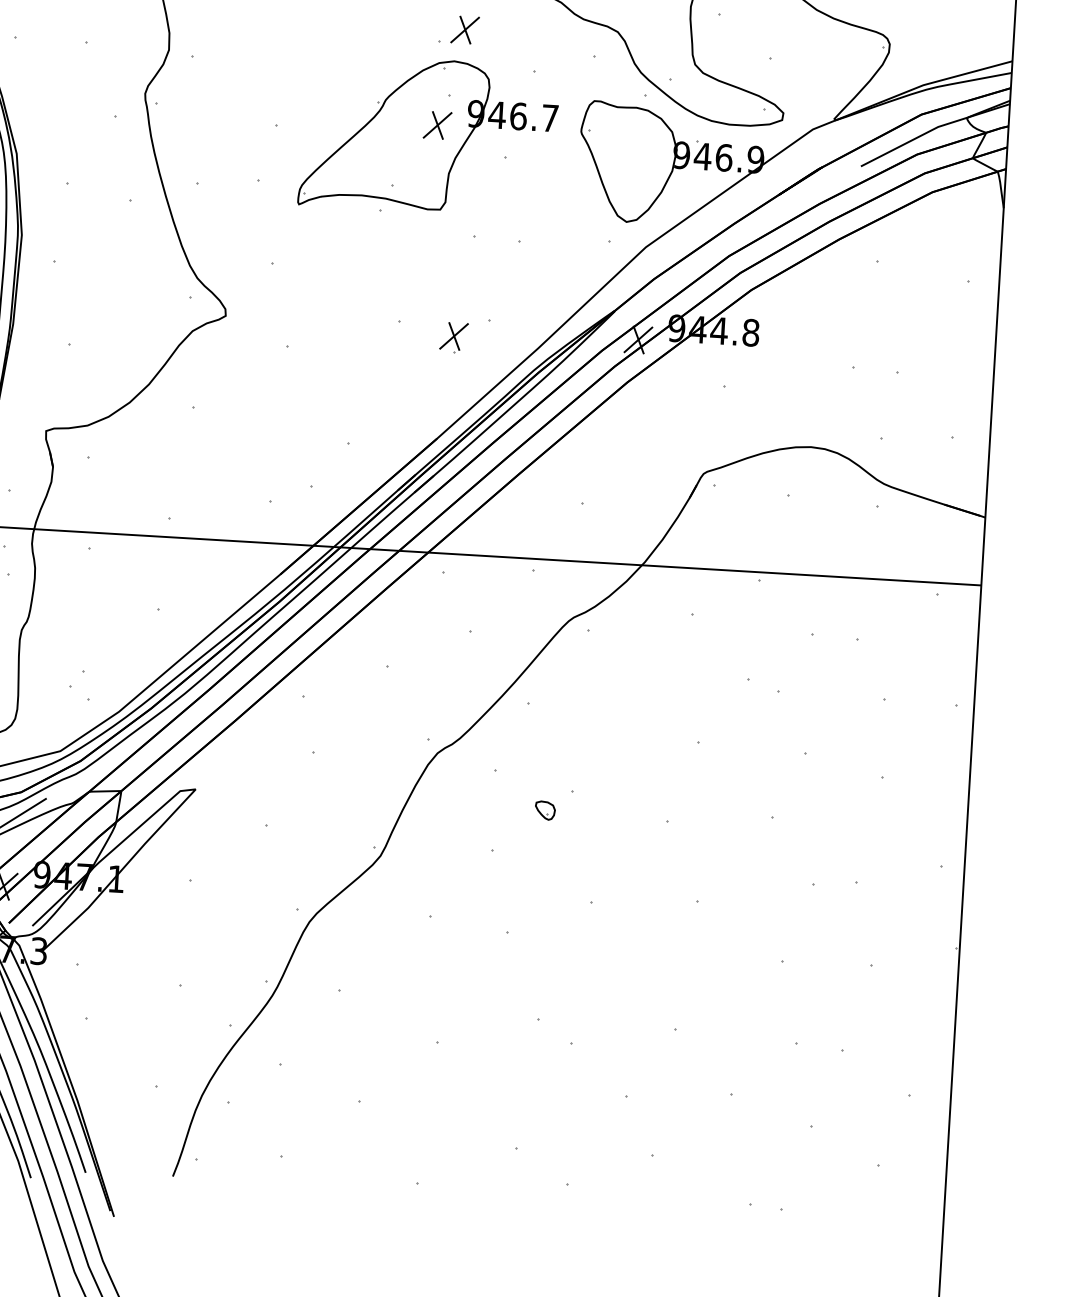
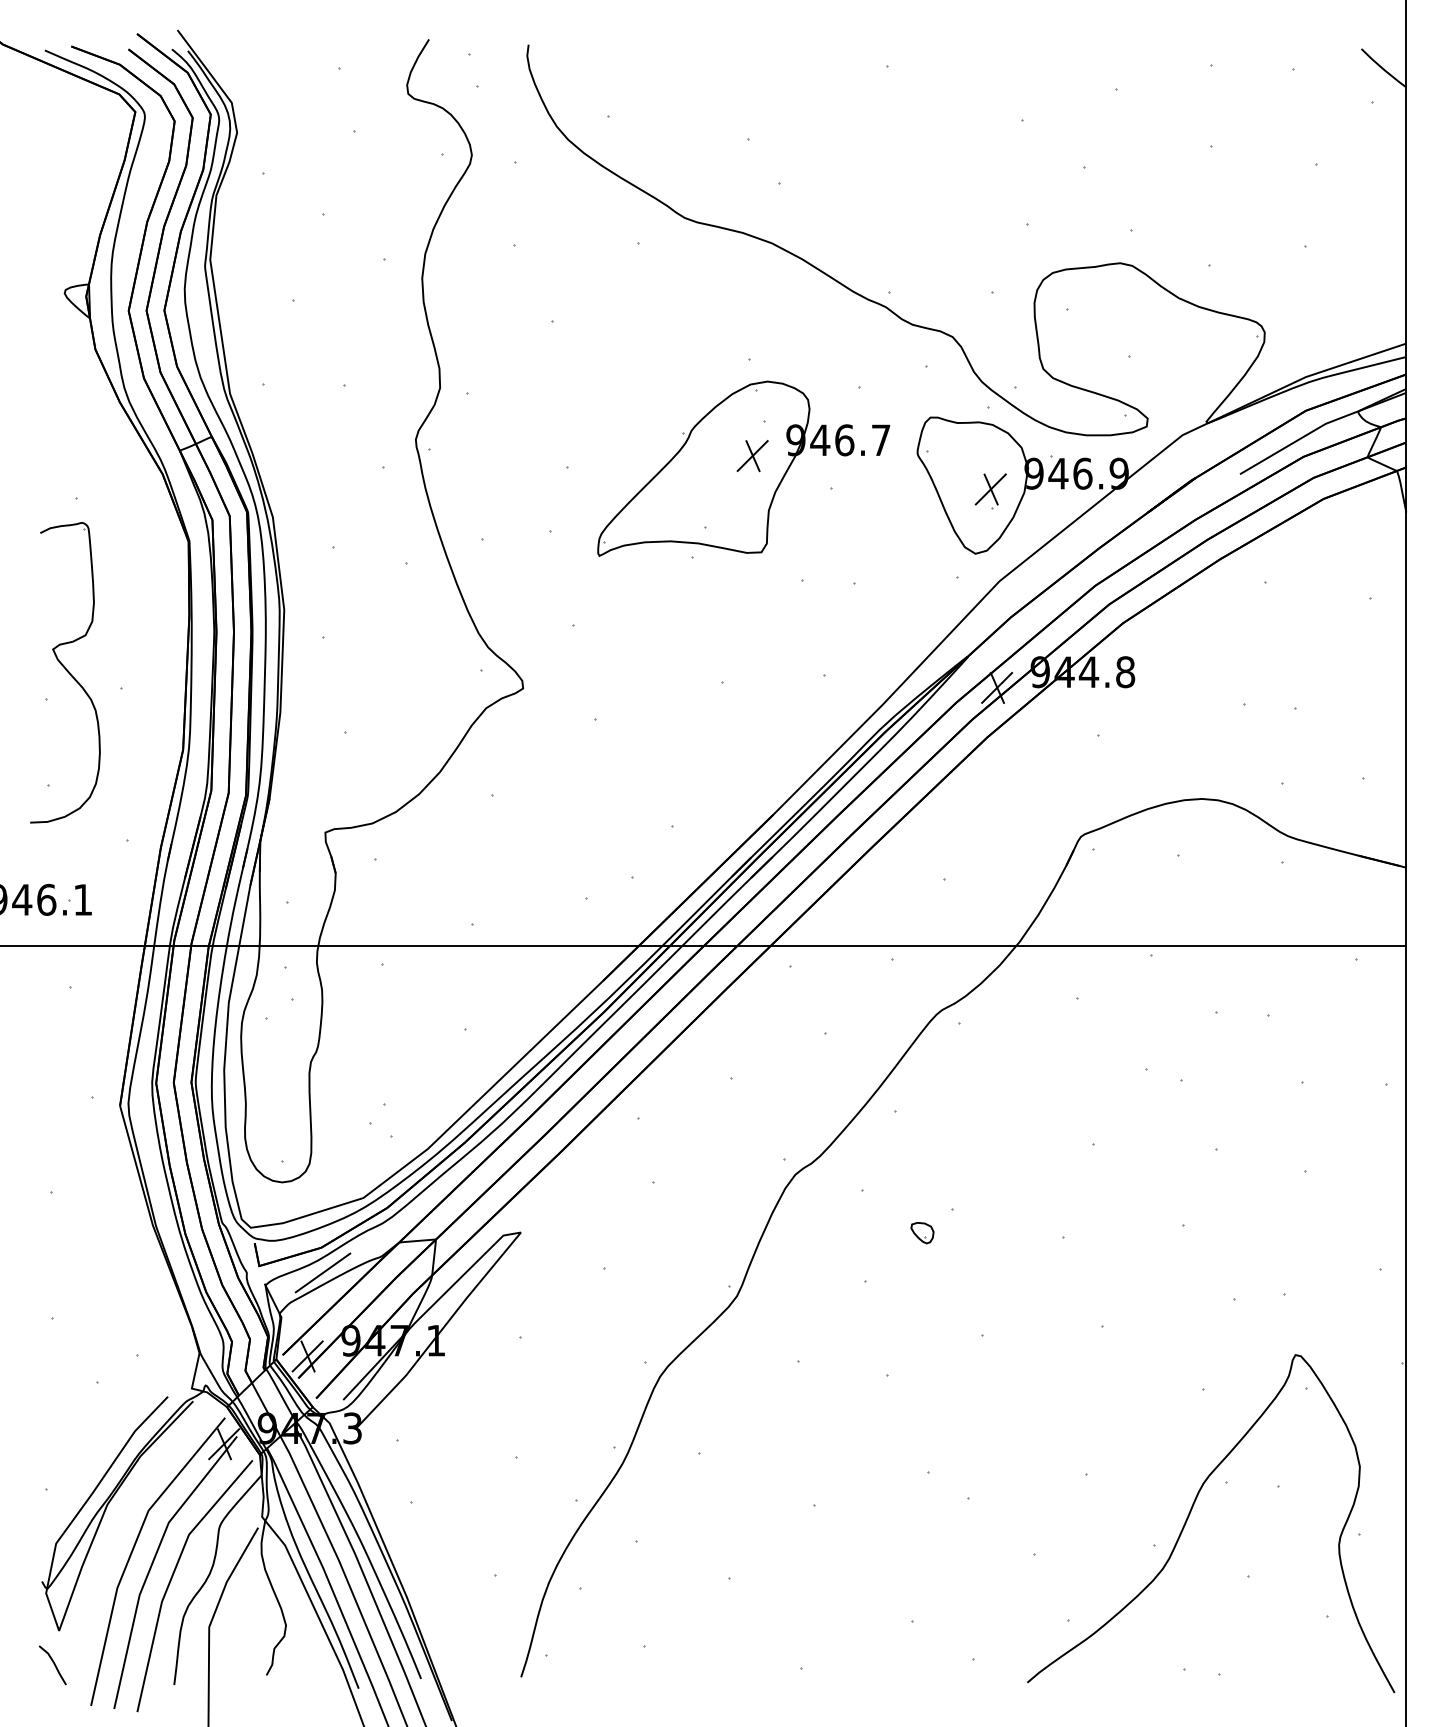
part: (464, 30) -> (777, 345), removed
part: (453, 338) -> (990, 491), moved
curve: (764, 1069) -> (1190, 1514), added

